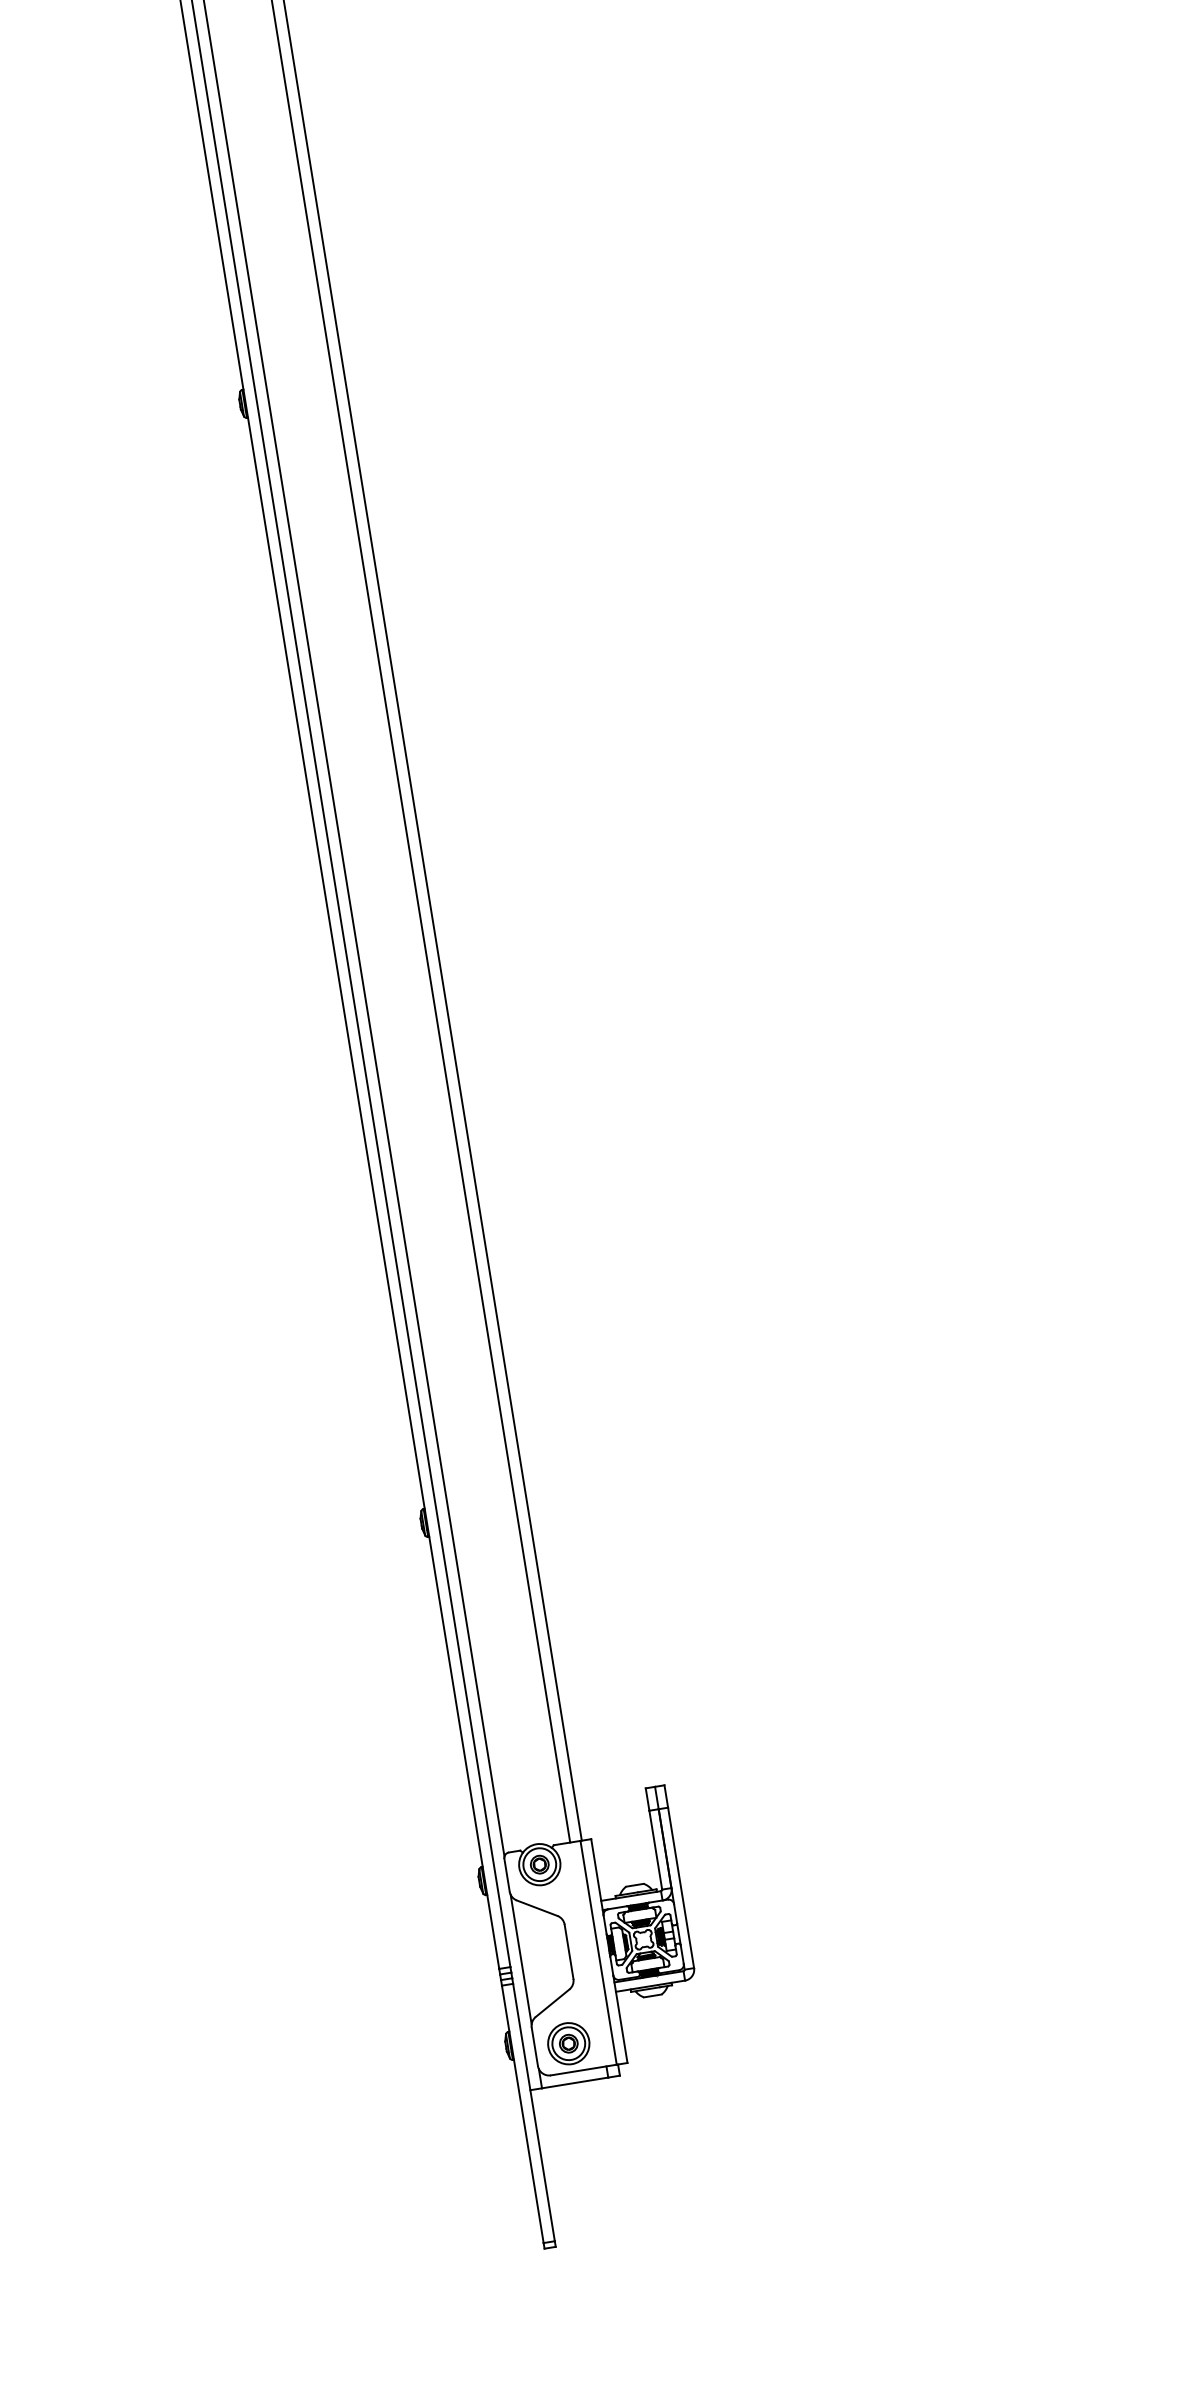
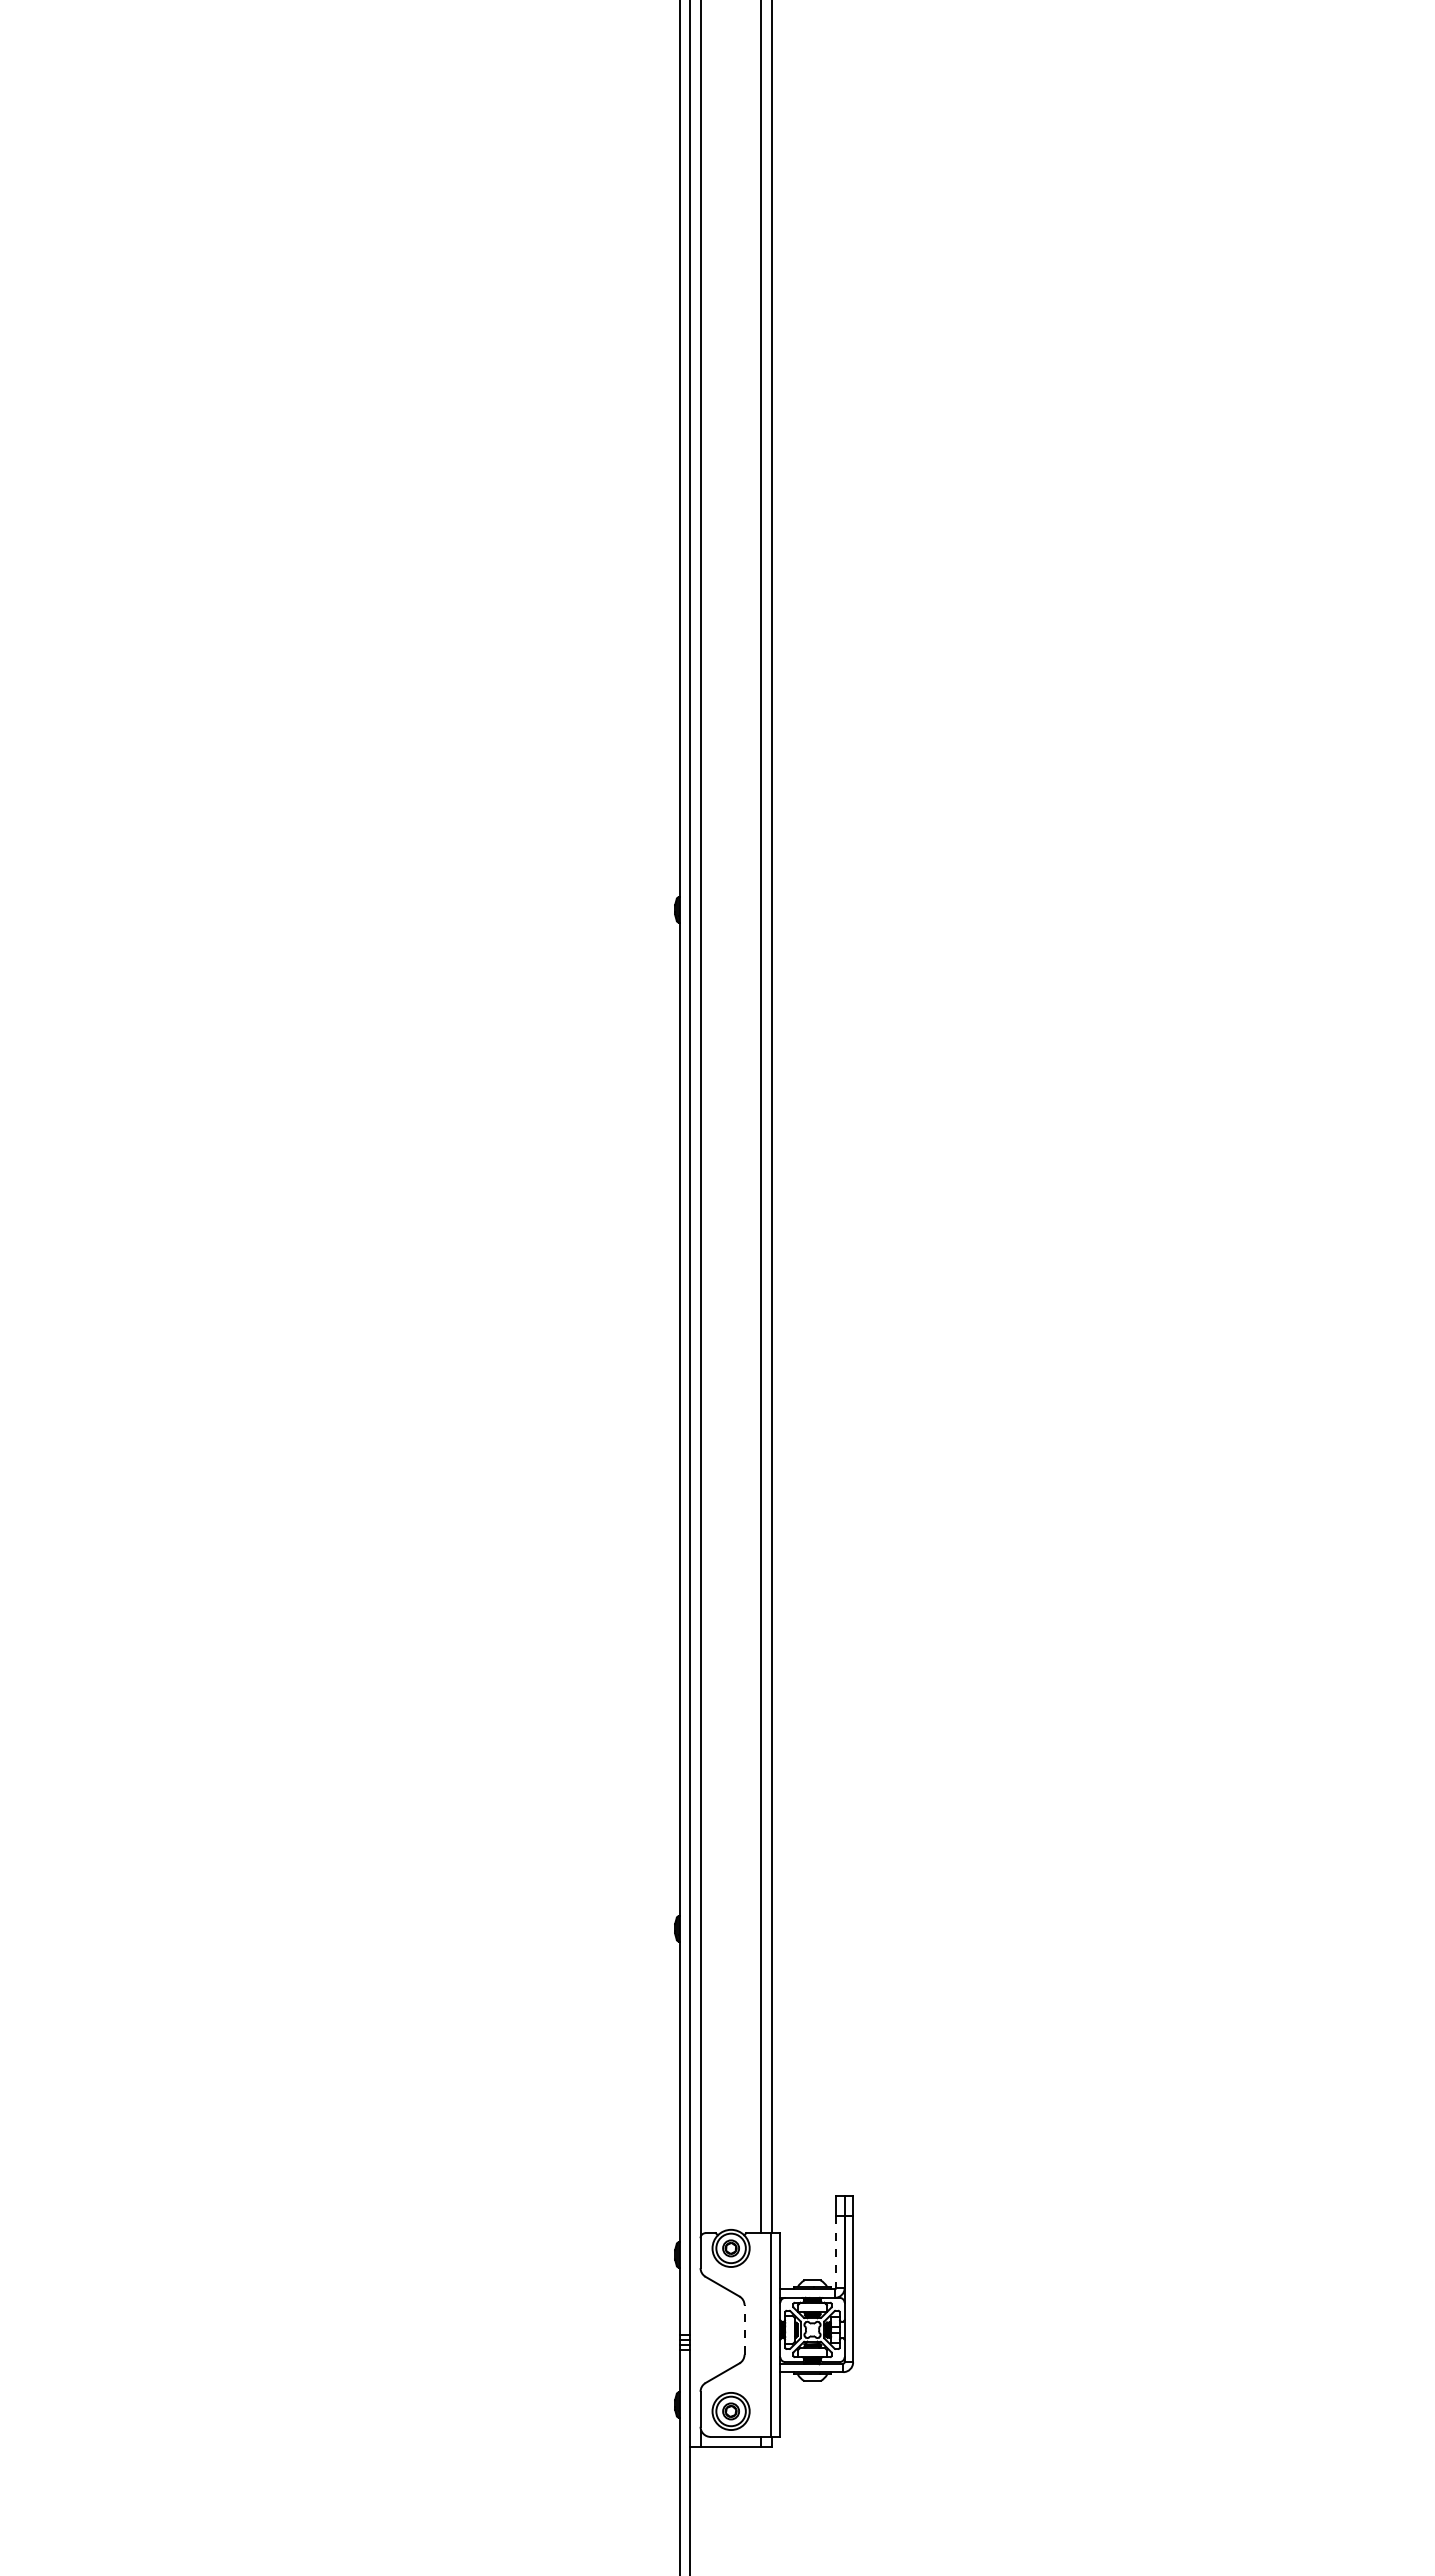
line: (656, 1850) -> (836, 2252), solid -> dashed
line: (568, 1951) -> (744, 2329), solid -> dashed
line: (520, 1959) -> (700, 2329), removed

